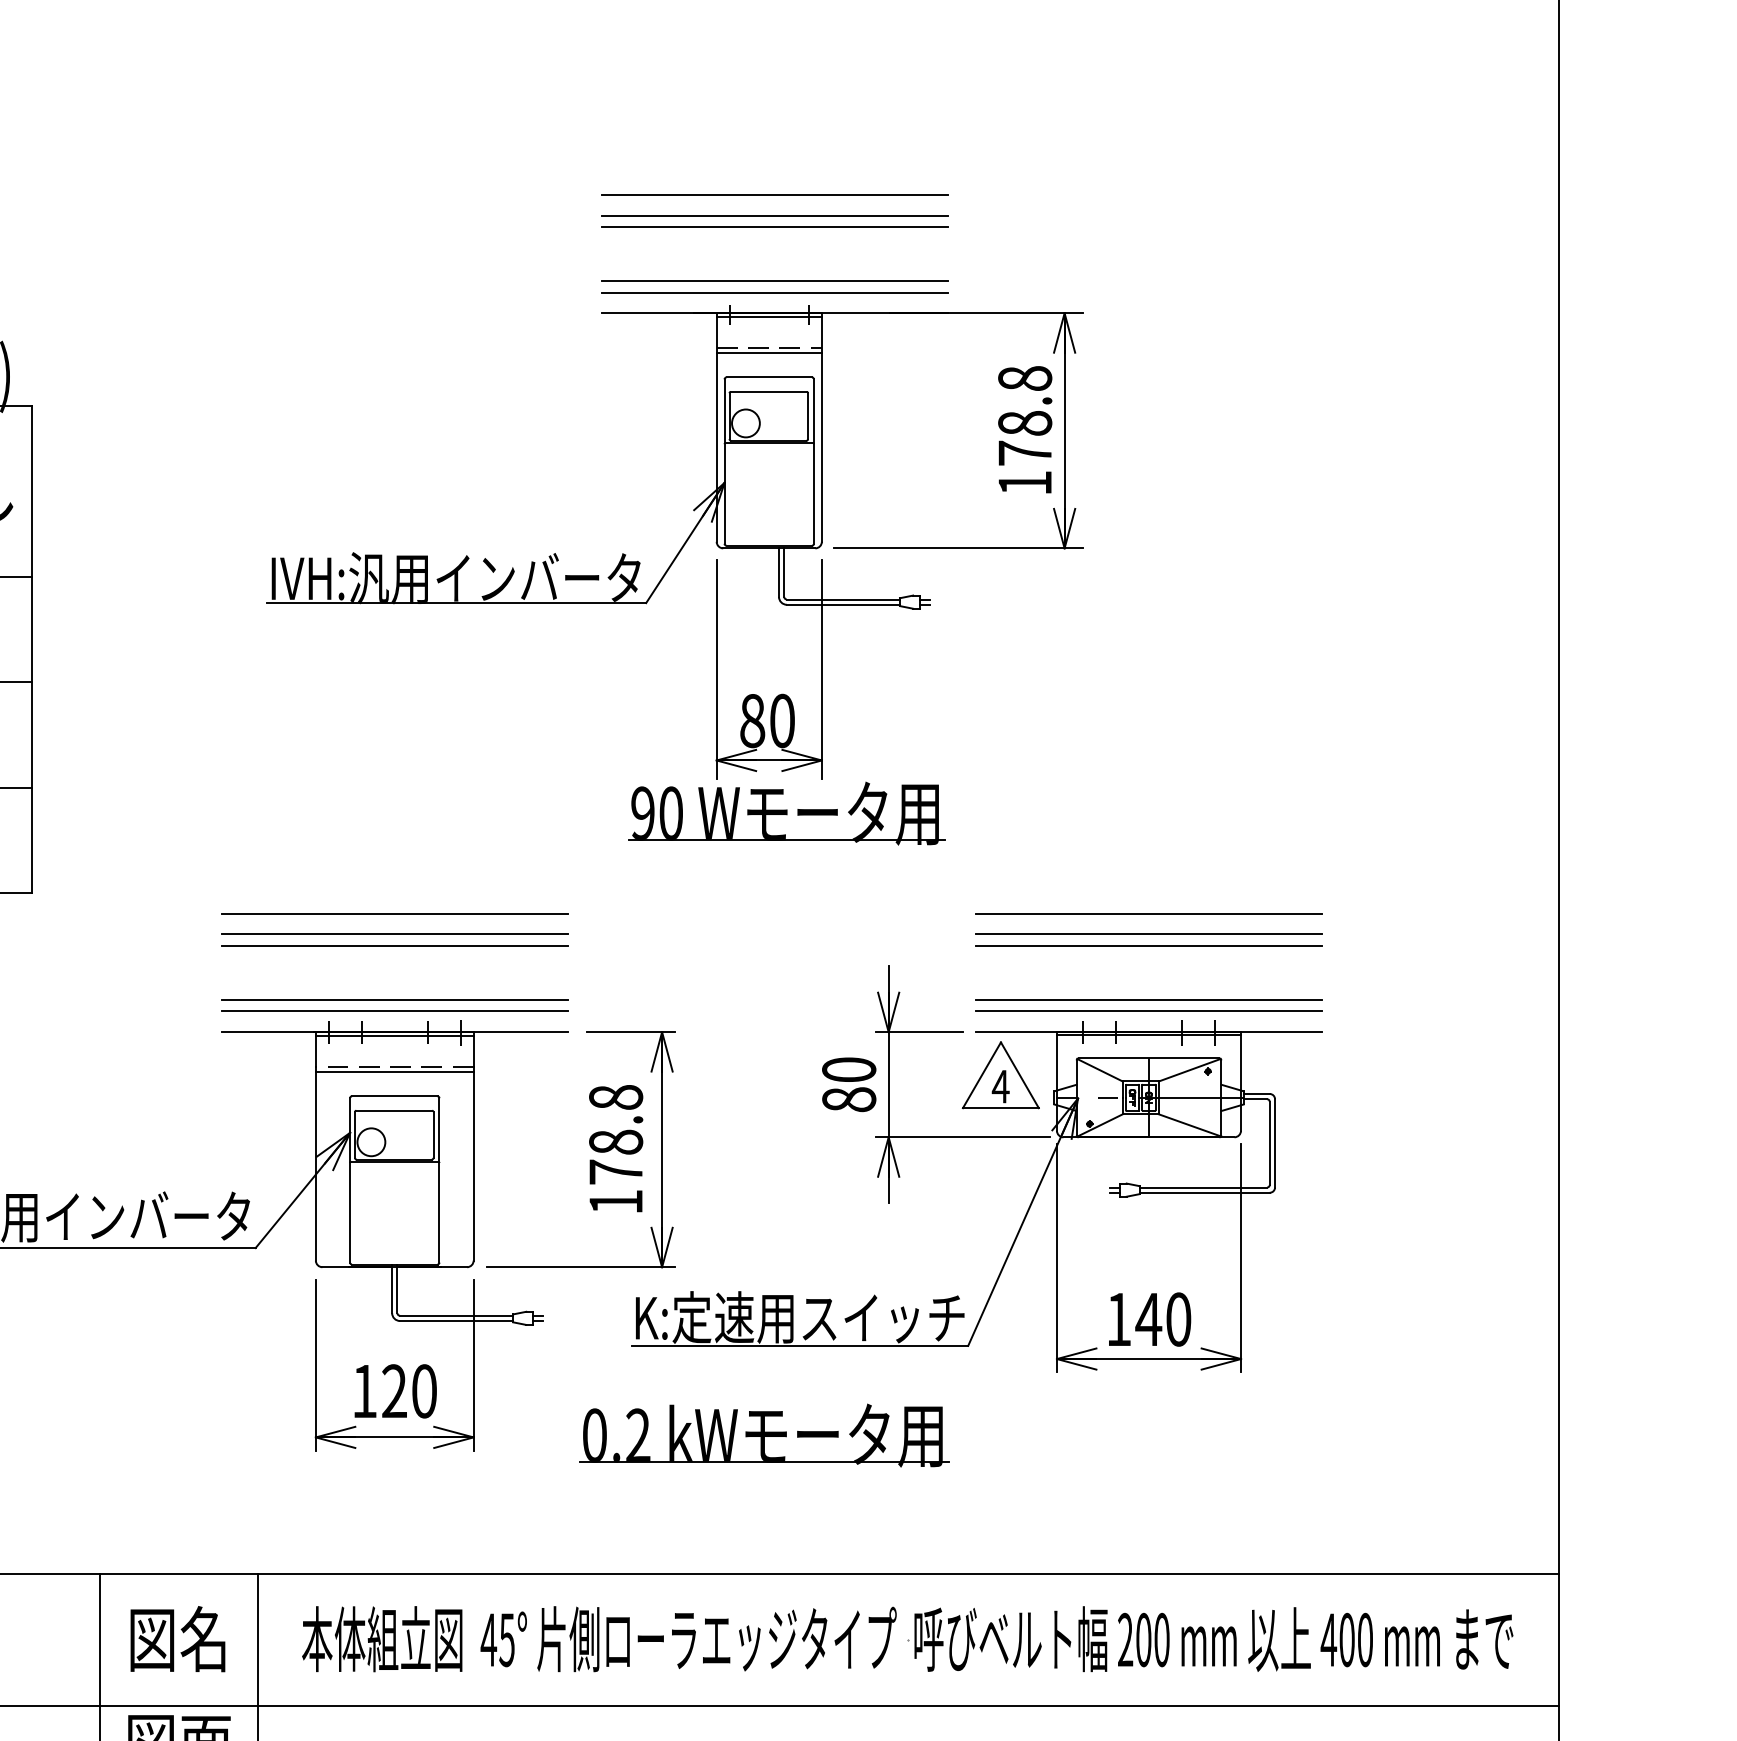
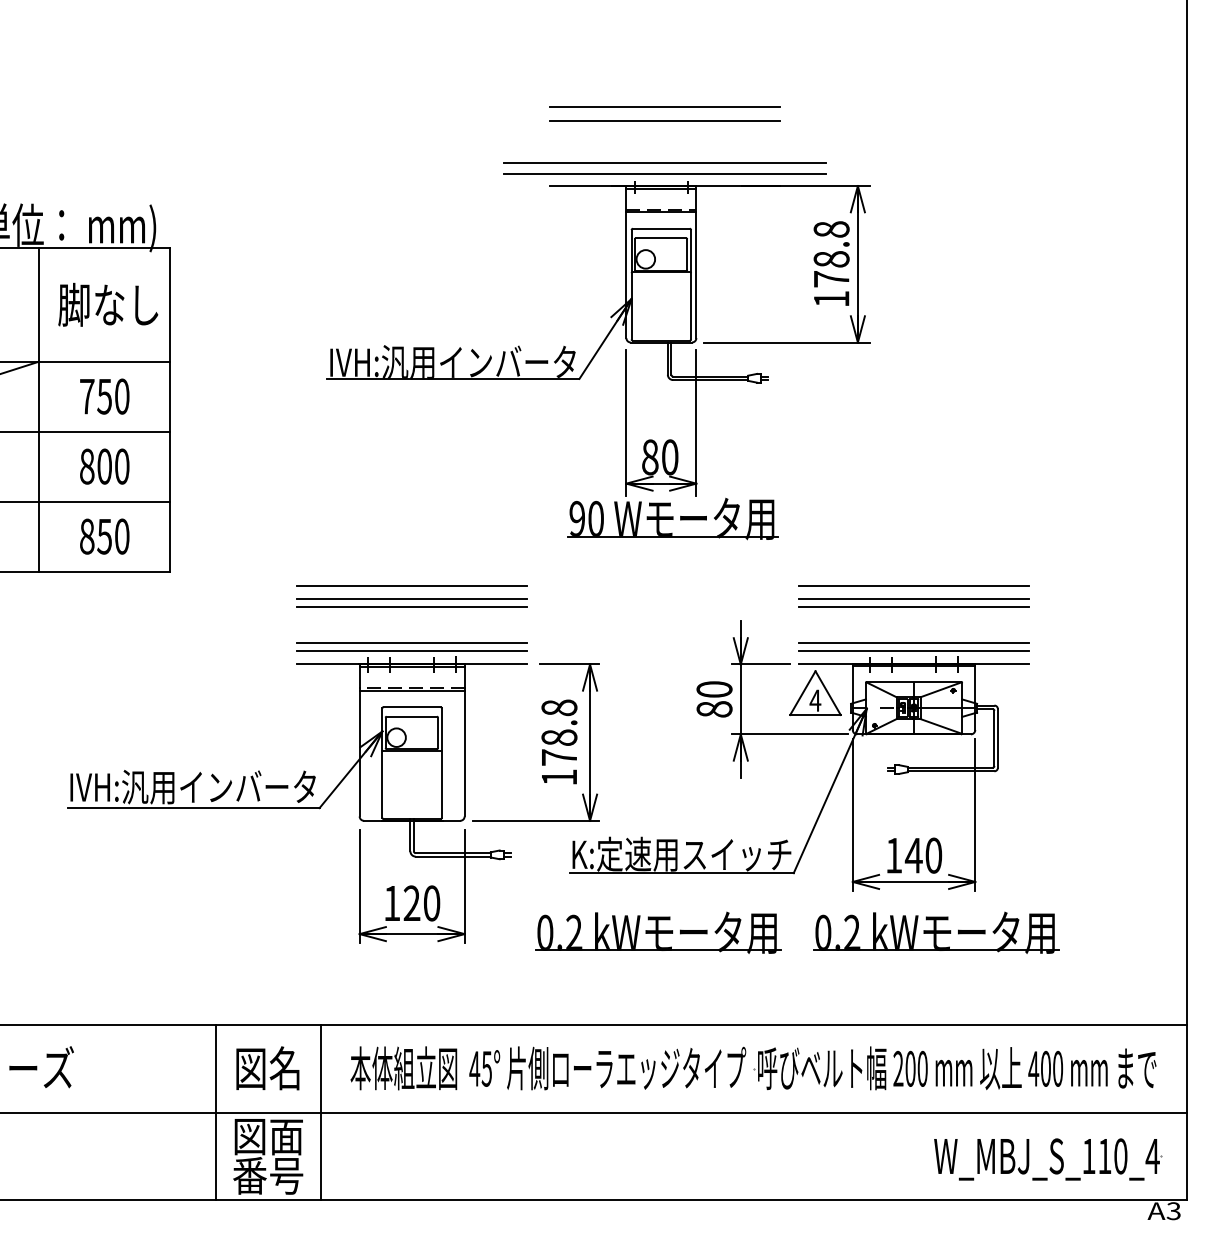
line: (775, 226) -> (665, 128), removed
part: (773, 286) -> (664, 168), size x1.4
part: (1182, 1435) -> (936, 932), added

